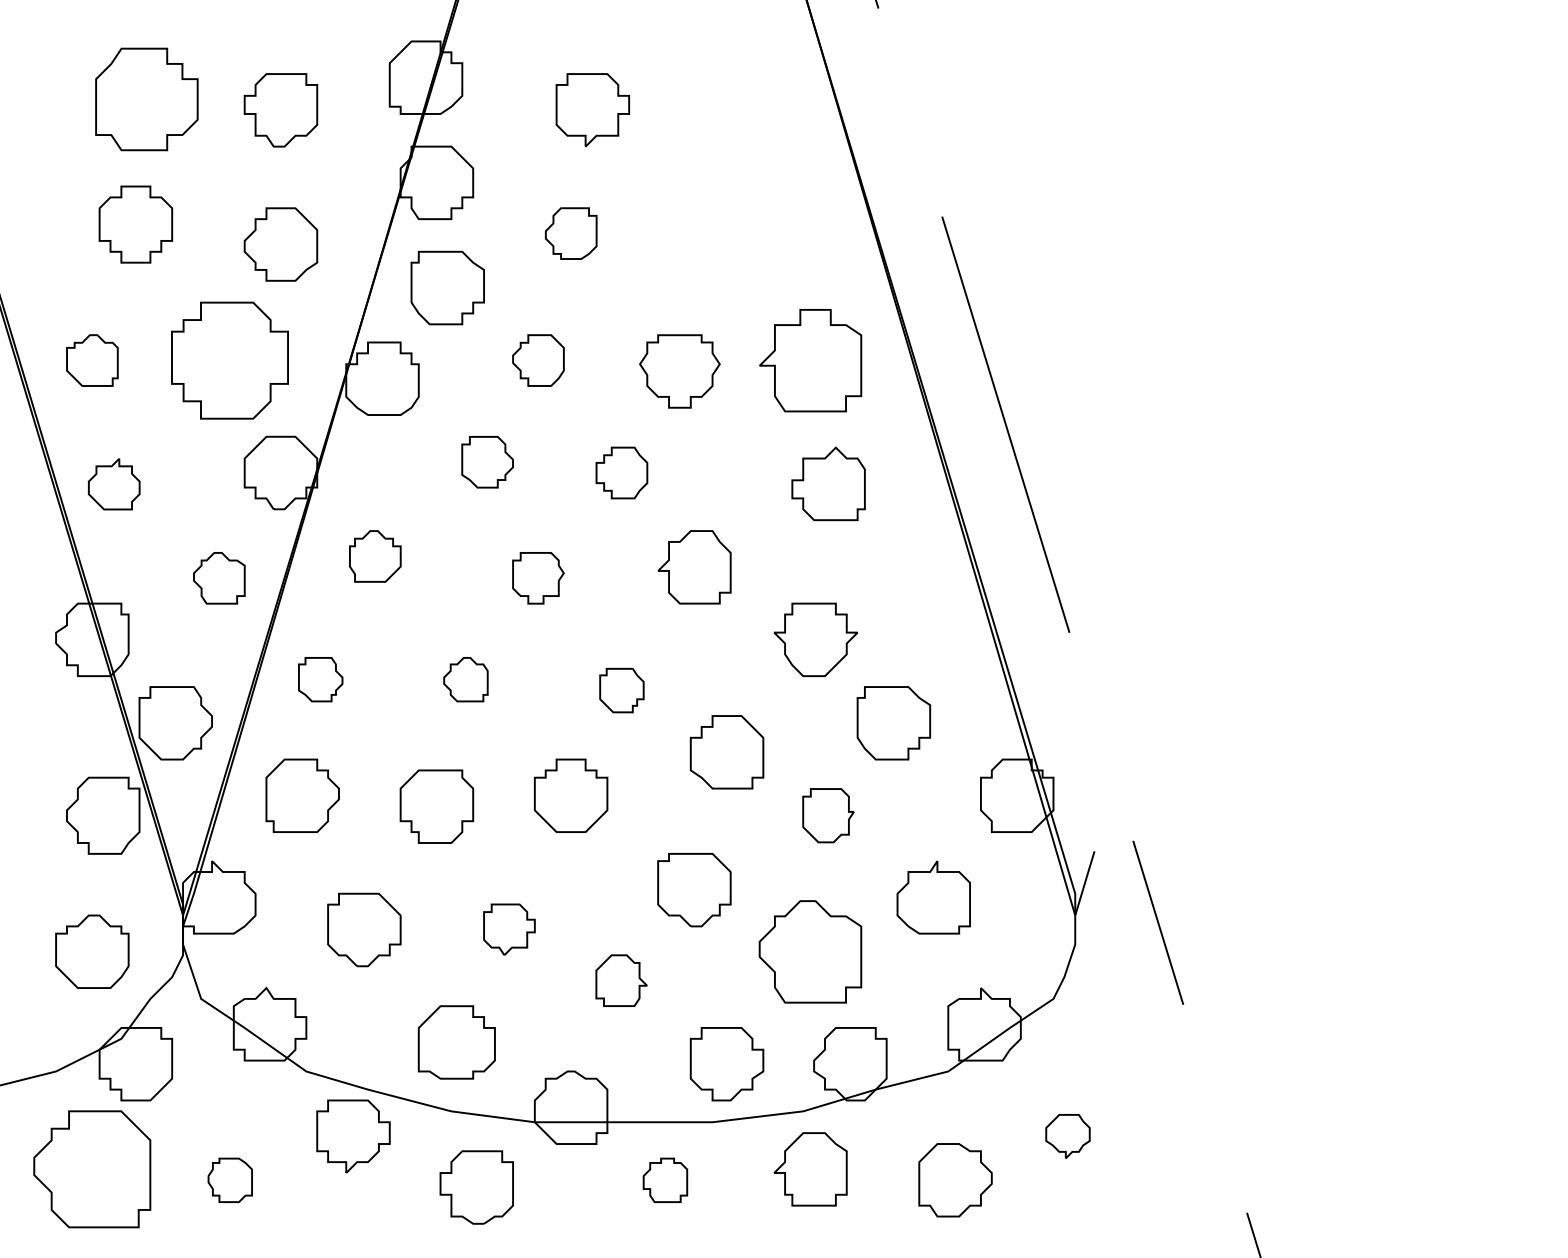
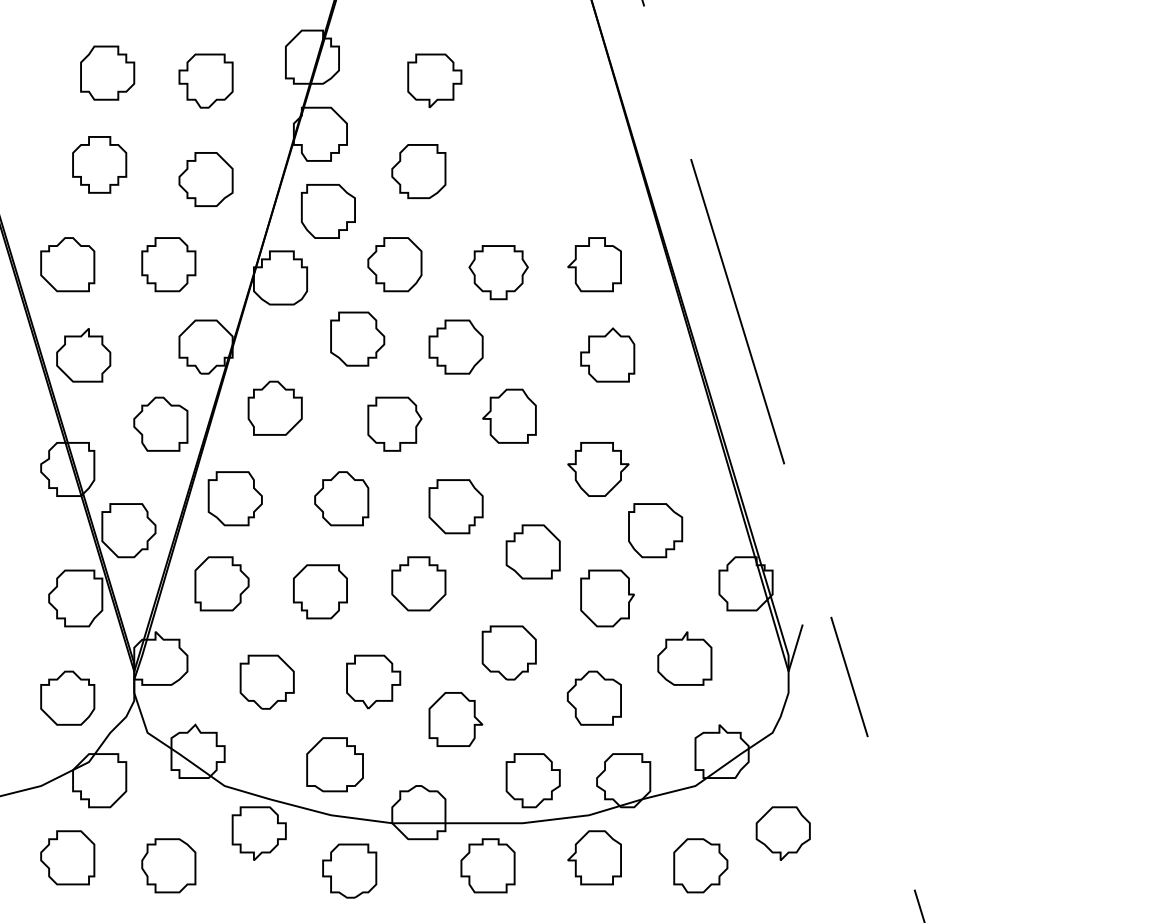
part: (146, 99) -> (107, 73), size x0.71
part: (571, 233) -> (419, 171), size x1.43
part: (92, 360) -> (67, 264), size x1.43
part: (230, 360) -> (169, 264), size x0.62
part: (538, 360) -> (394, 264), size x1.43
part: (810, 360) -> (594, 264), size x0.71
part: (487, 462) -> (357, 339), size x1.43
part: (621, 472) -> (455, 346), size x1.43
part: (114, 484) -> (83, 355), size x1.43
part: (375, 556) -> (275, 408), size x1.43
part: (219, 578) -> (160, 424), size x1.43
part: (538, 578) -> (394, 424), size x1.43
part: (320, 679) -> (235, 498), size x1.67
part: (465, 679) -> (341, 498), size x1.67
part: (621, 690) -> (455, 506), size x1.67
part: (828, 815) -> (607, 598), size x1.43
part: (509, 929) -> (373, 681), size x1.43
part: (810, 951) -> (594, 698), size x0.71
part: (621, 980) -> (455, 719), size x1.43
part: (1067, 1136) -> (782, 833), size x1.67
part: (92, 1169) -> (67, 857), size x0.62
part: (230, 1180) -> (169, 865), size x1.67
part: (665, 1180) -> (488, 865), size x1.67

